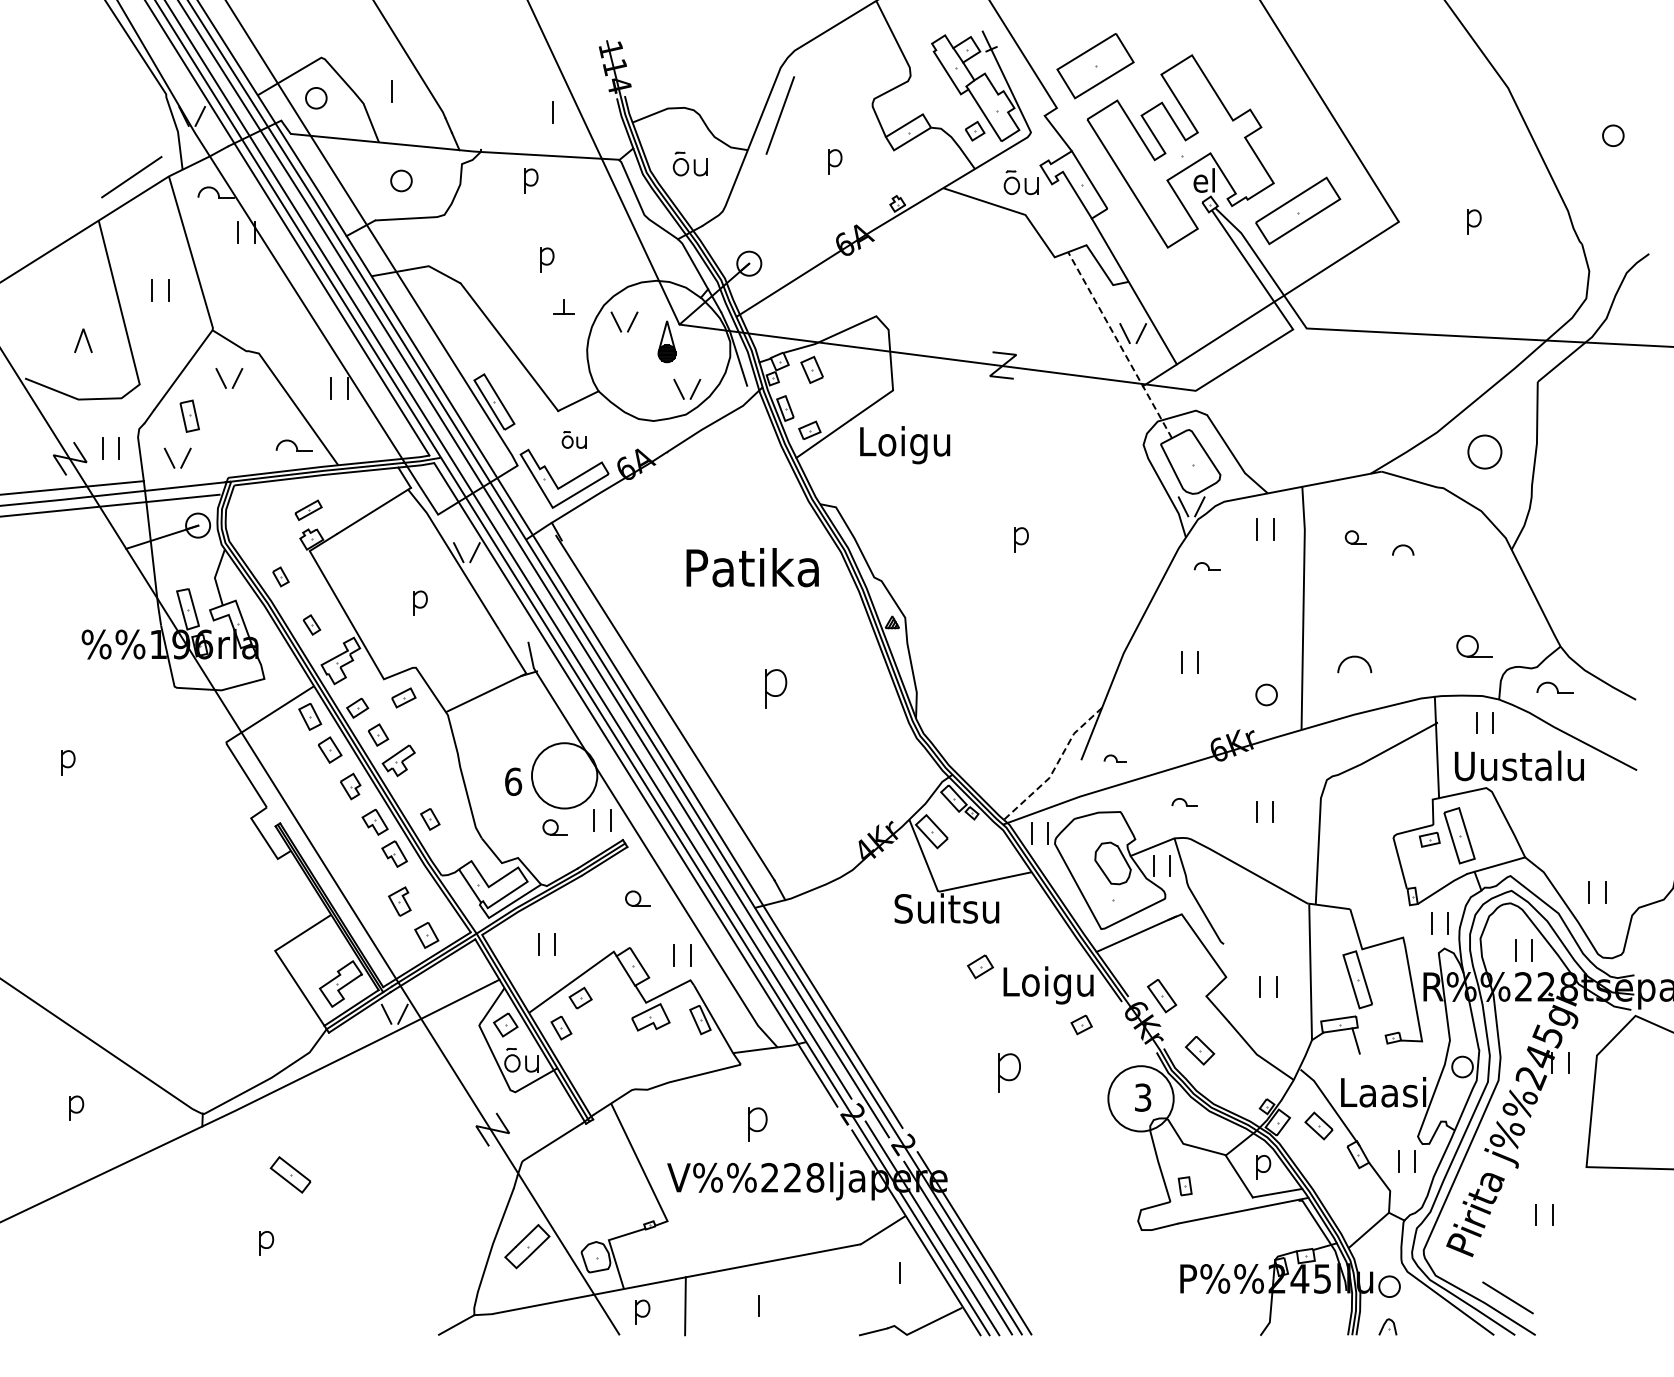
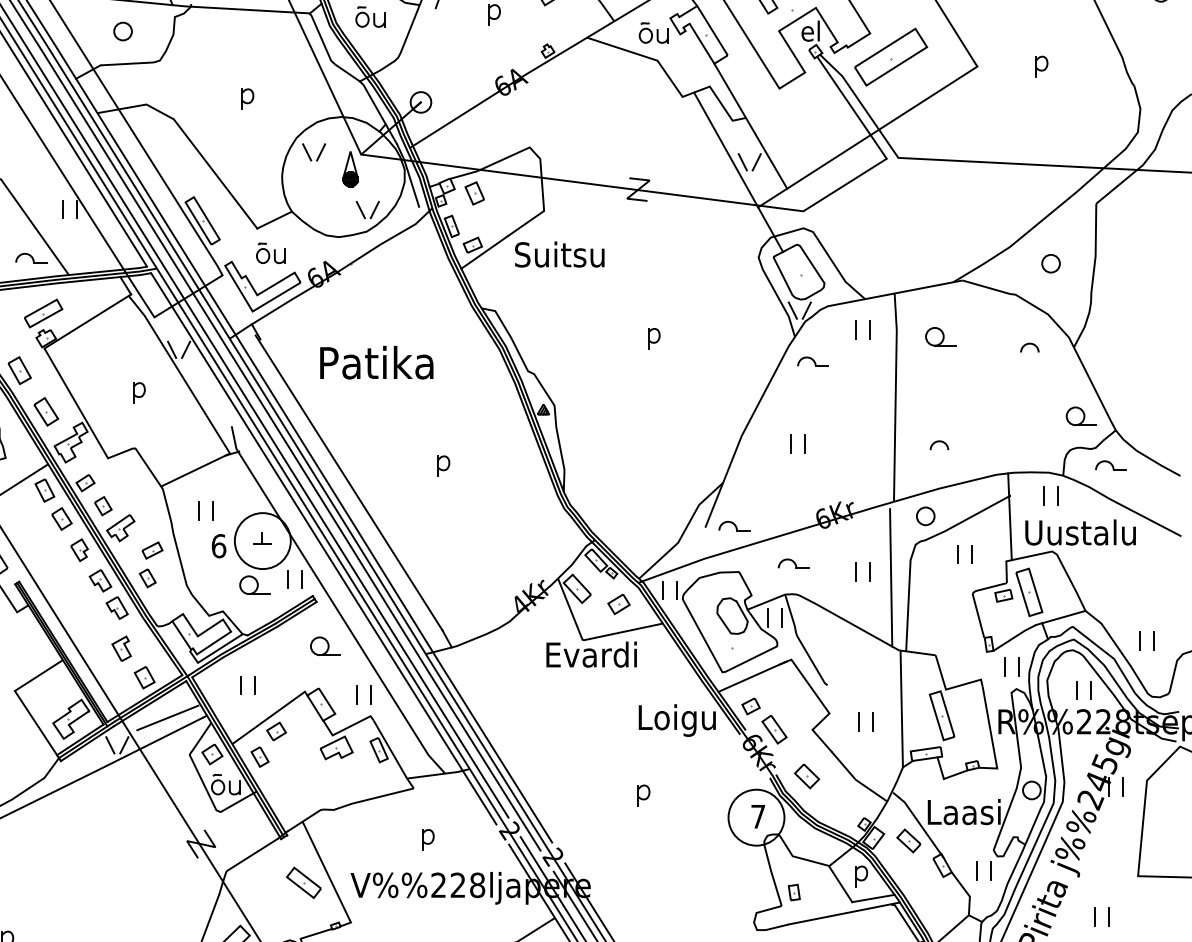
part: (531, 180) -> (234, 31), removed
part: (563, 306) -> (261, 538), moved
line: (1120, 345) -> (738, 172), dashed -> solid
part: (573, 439) -> (270, 252), size x1.43
text: (911, 445) -> (559, 258), Loigu -> Suitsu
part: (1484, 451) -> (1050, 263), size x0.62
part: (308, 510) -> (43, 313), size x1.67
part: (1355, 537) -> (940, 336), size x1.67
part: (1403, 549) -> (1030, 347), moved
part: (1206, 566) -> (812, 361), size x1.43
text: (752, 567) -> (376, 362), moved
part: (280, 576) -> (19, 370), size x1.67
part: (311, 624) -> (46, 411), size x1.67
part: (1474, 646) -> (1081, 416), moved
part: (1354, 663) -> (939, 444), size x0.62
part: (775, 688) -> (443, 466), size x0.62
part: (1266, 694) -> (925, 515), moved
part: (403, 697) -> (152, 550), moved
part: (490, 740) -> (199, 510), added
part: (1114, 758) -> (733, 526), size x1.67
line: (1055, 766) -> (683, 533), dashed -> solid
part: (1376, 791) -> (958, 554), added
part: (1184, 802) -> (793, 563), size x1.43
line: (1297, 818) -> (890, 577), added
part: (555, 827) -> (254, 585), size x1.43
part: (637, 898) -> (325, 646), size x1.43
text: (947, 908) -> (590, 654), Suitsu -> Evardi
part: (980, 966) -> (619, 604), moved
line: (453, 982) -> (167, 718), added
part: (1081, 1024) -> (750, 706), moved
line: (1373, 1048) -> (955, 774), added
part: (1009, 1072) -> (643, 795), size x0.62
text: (1143, 1097) -> (758, 816), 3 -> 7
part: (757, 1124) -> (428, 839), size x0.71
part: (290, 1174) -> (303, 882), moved

